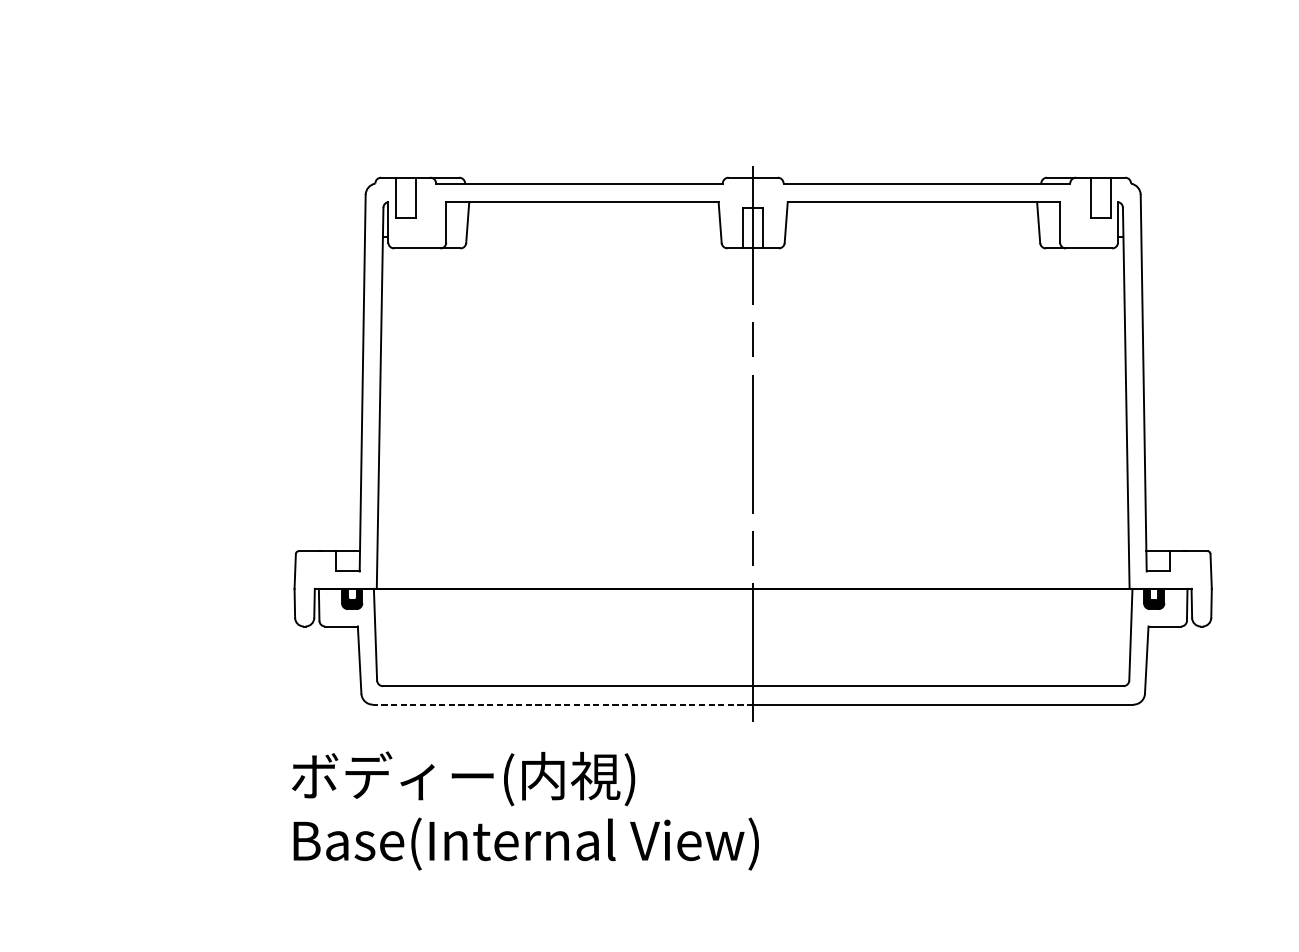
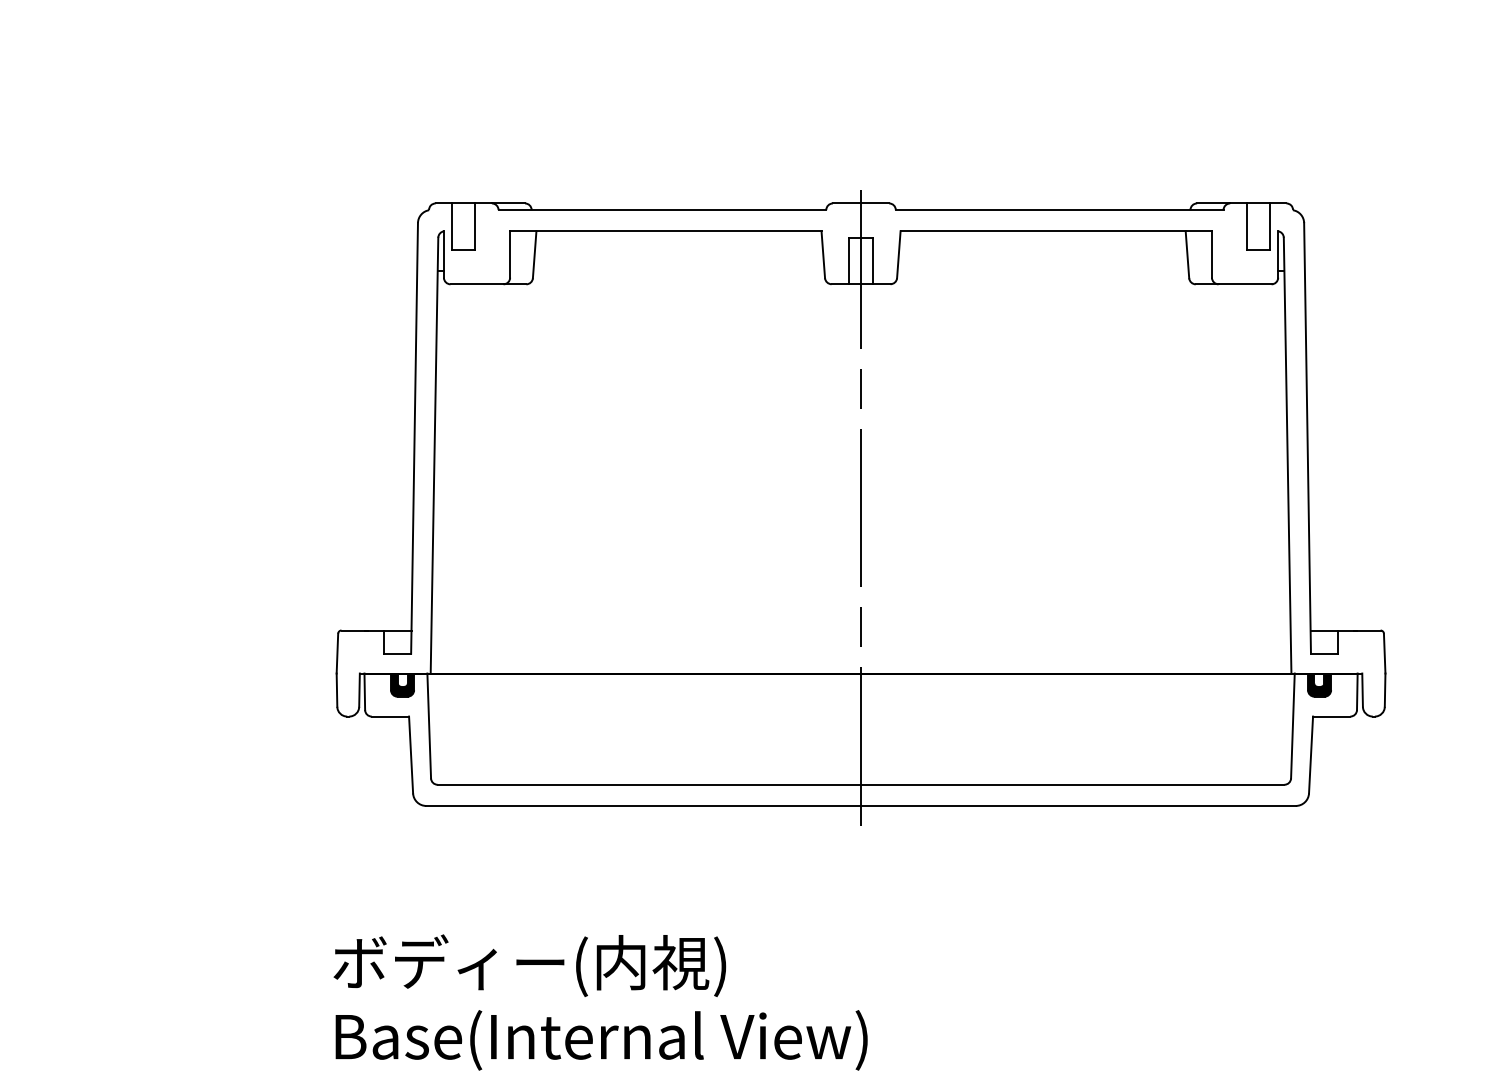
line: (562, 704) -> (643, 805), dashed -> solid
text: (525, 810) -> (600, 1002), moved

